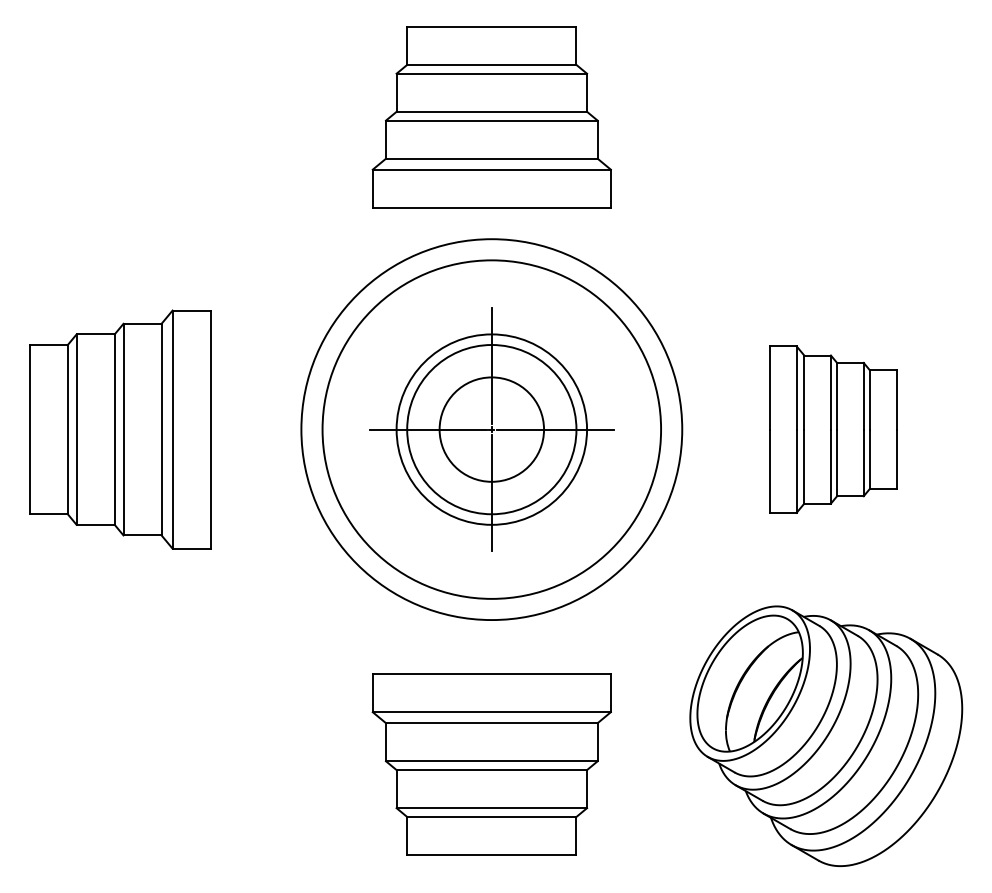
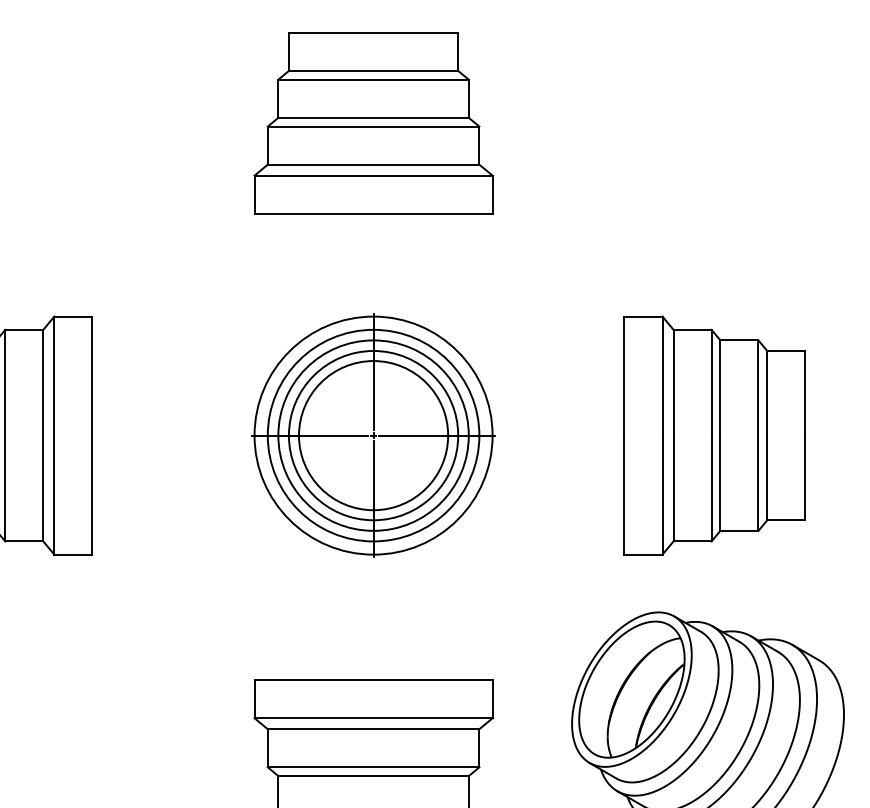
circle: (491, 429) -> (373, 435), size x0.62
circle: (491, 429) -> (373, 435), size x0.62
circle: (491, 429) -> (373, 435), size x1.43
part: (833, 429) -> (715, 435), size x1.43

